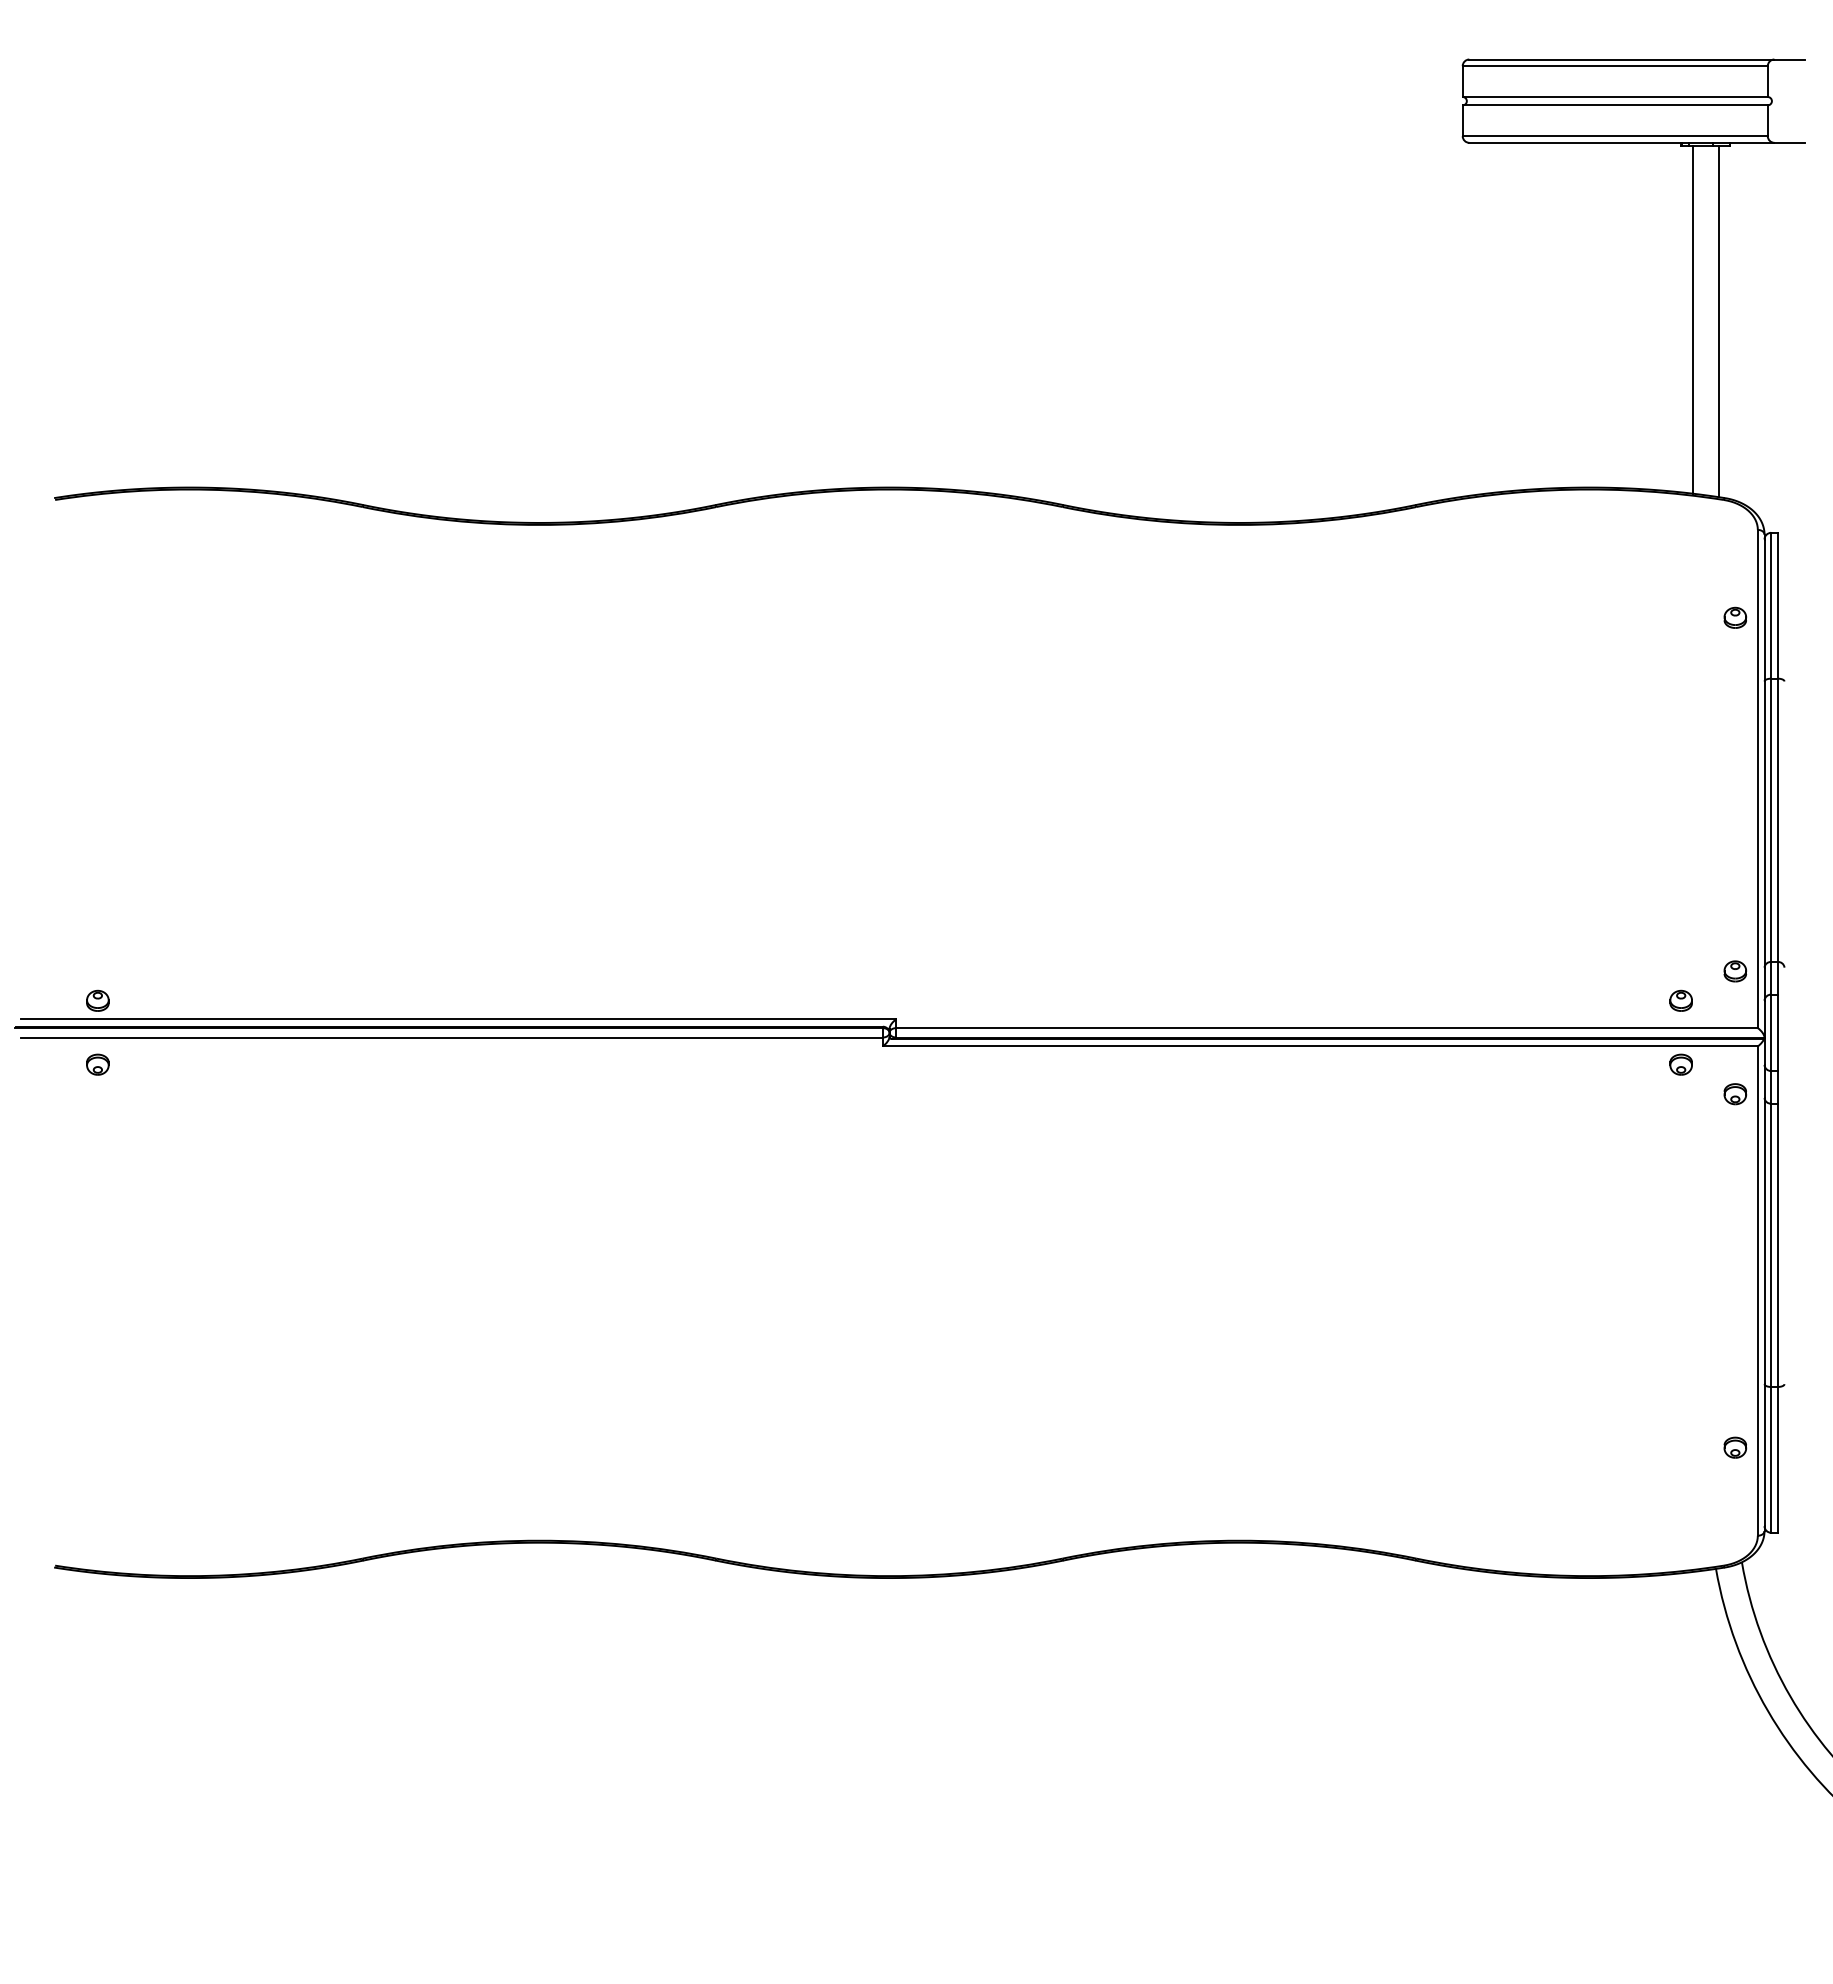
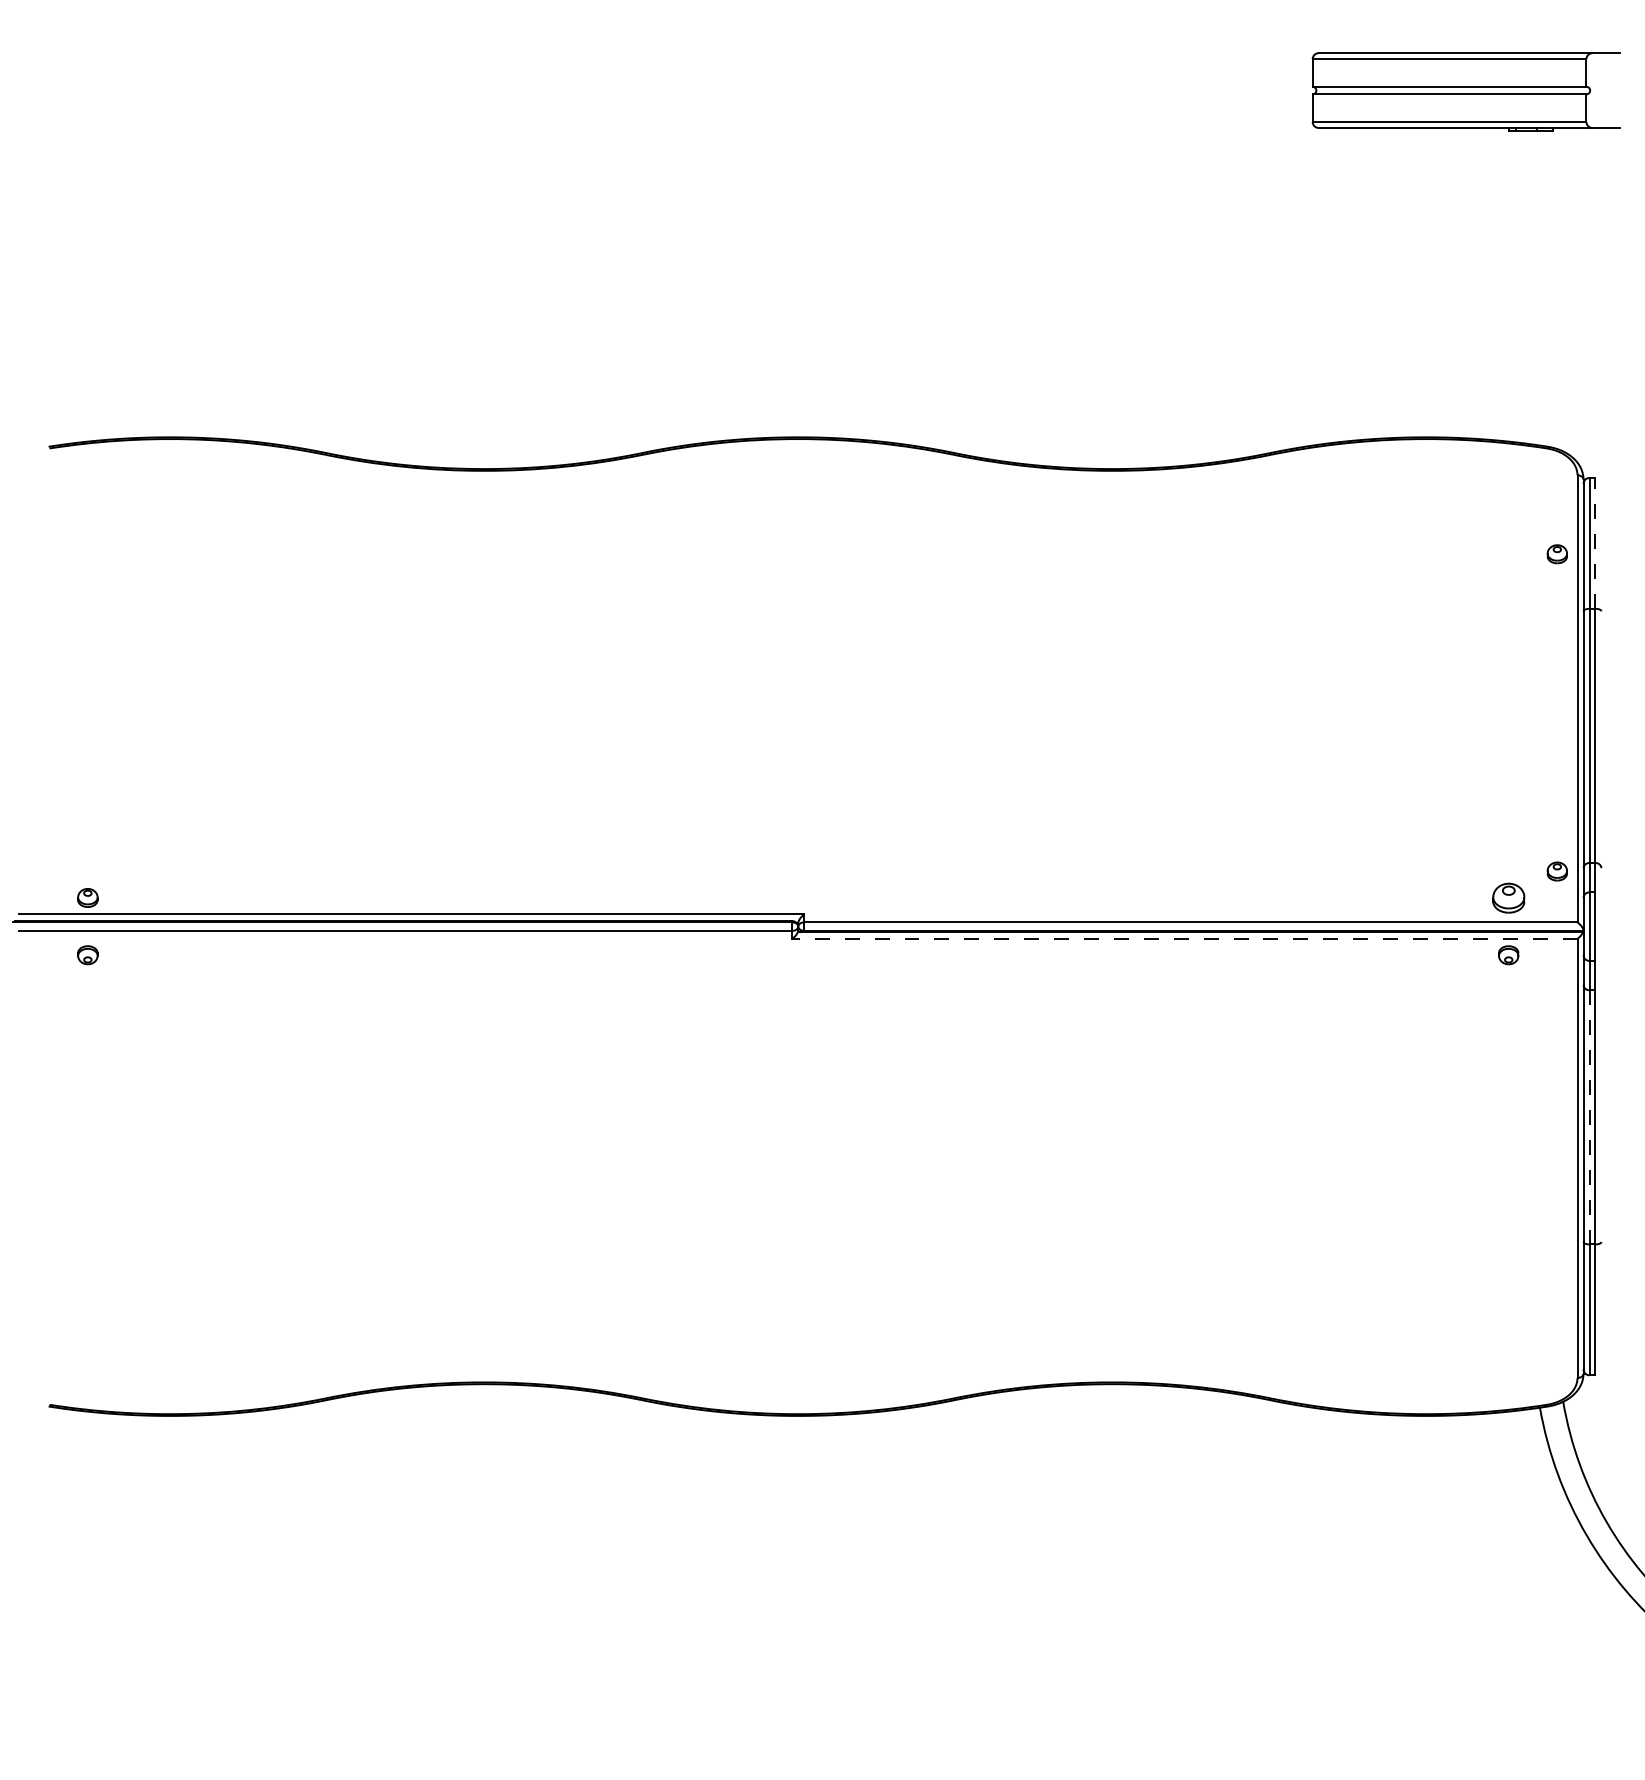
line: (1692, 319) -> (1518, 286), removed
line: (1719, 321) -> (1543, 288), removed
line: (1777, 605) -> (1595, 543), solid -> dashed
part: (1680, 1000) -> (1508, 897), size x1.6
line: (1319, 1046) -> (1184, 938), solid -> dashed
part: (1735, 1094) -> (1557, 981), removed
line: (1771, 1245) -> (1589, 1117), solid -> dashed
part: (1735, 1447) -> (1557, 1298), removed

